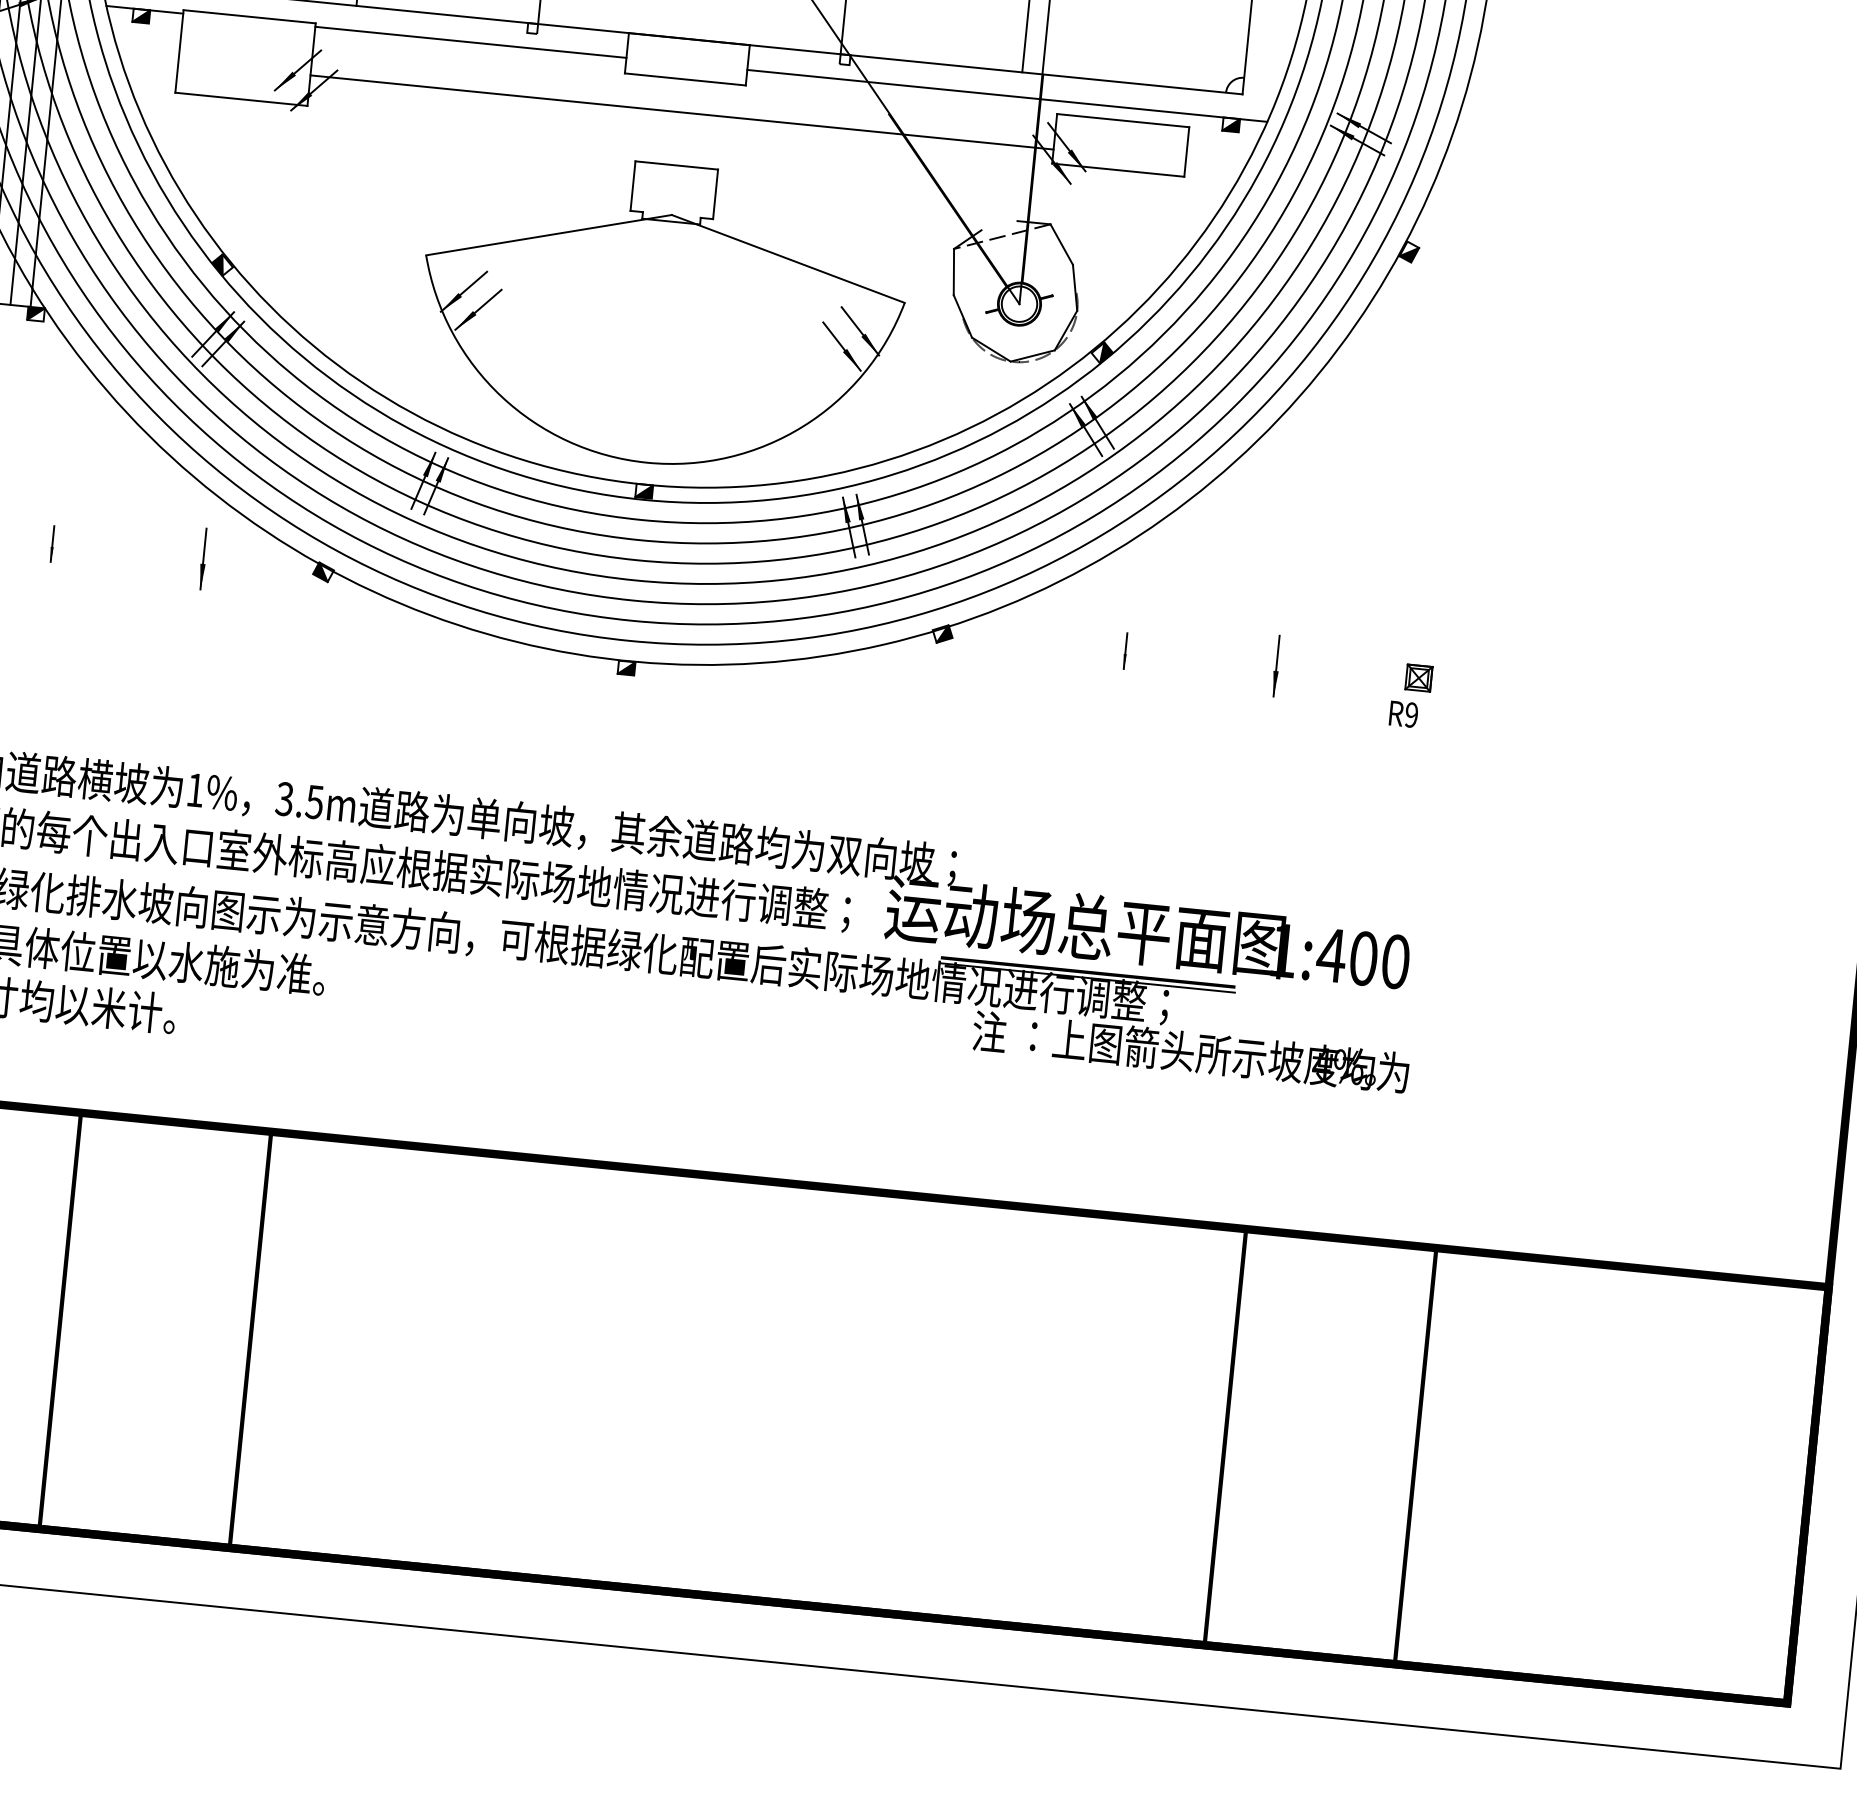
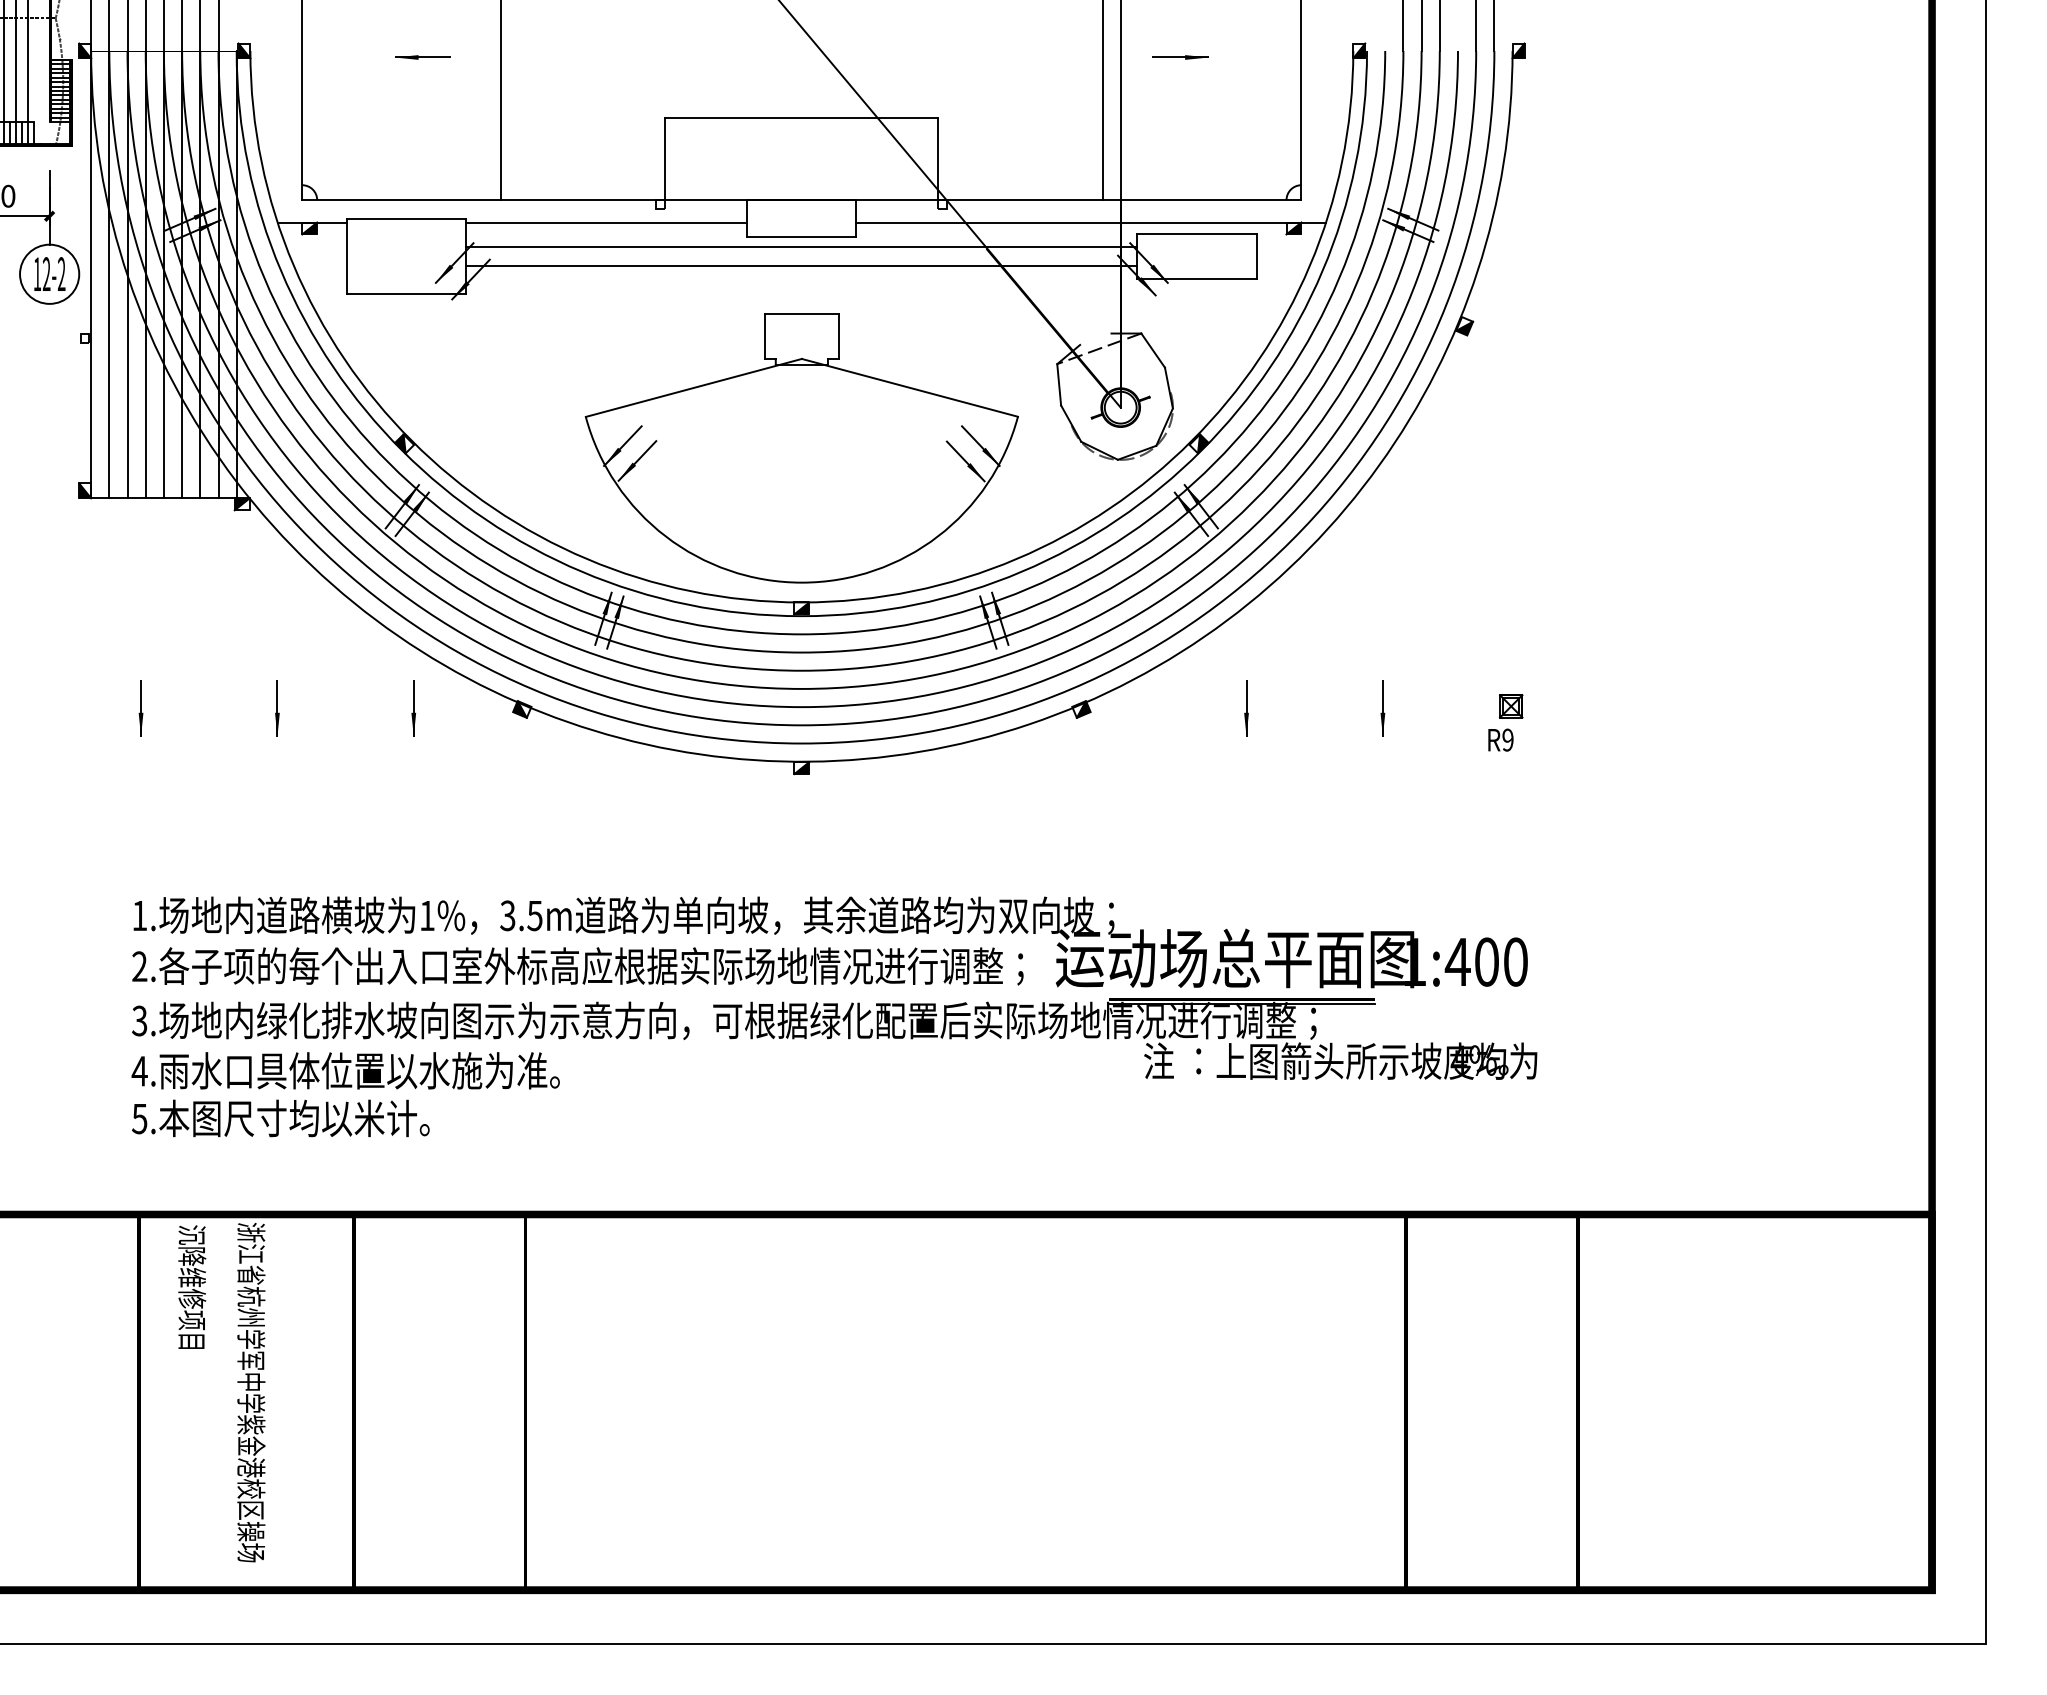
line: (683, 90) -> (801, 246), added
part: (52, 544) -> (277, 708), size x1.67
part: (1125, 651) -> (1246, 708), size x1.67

